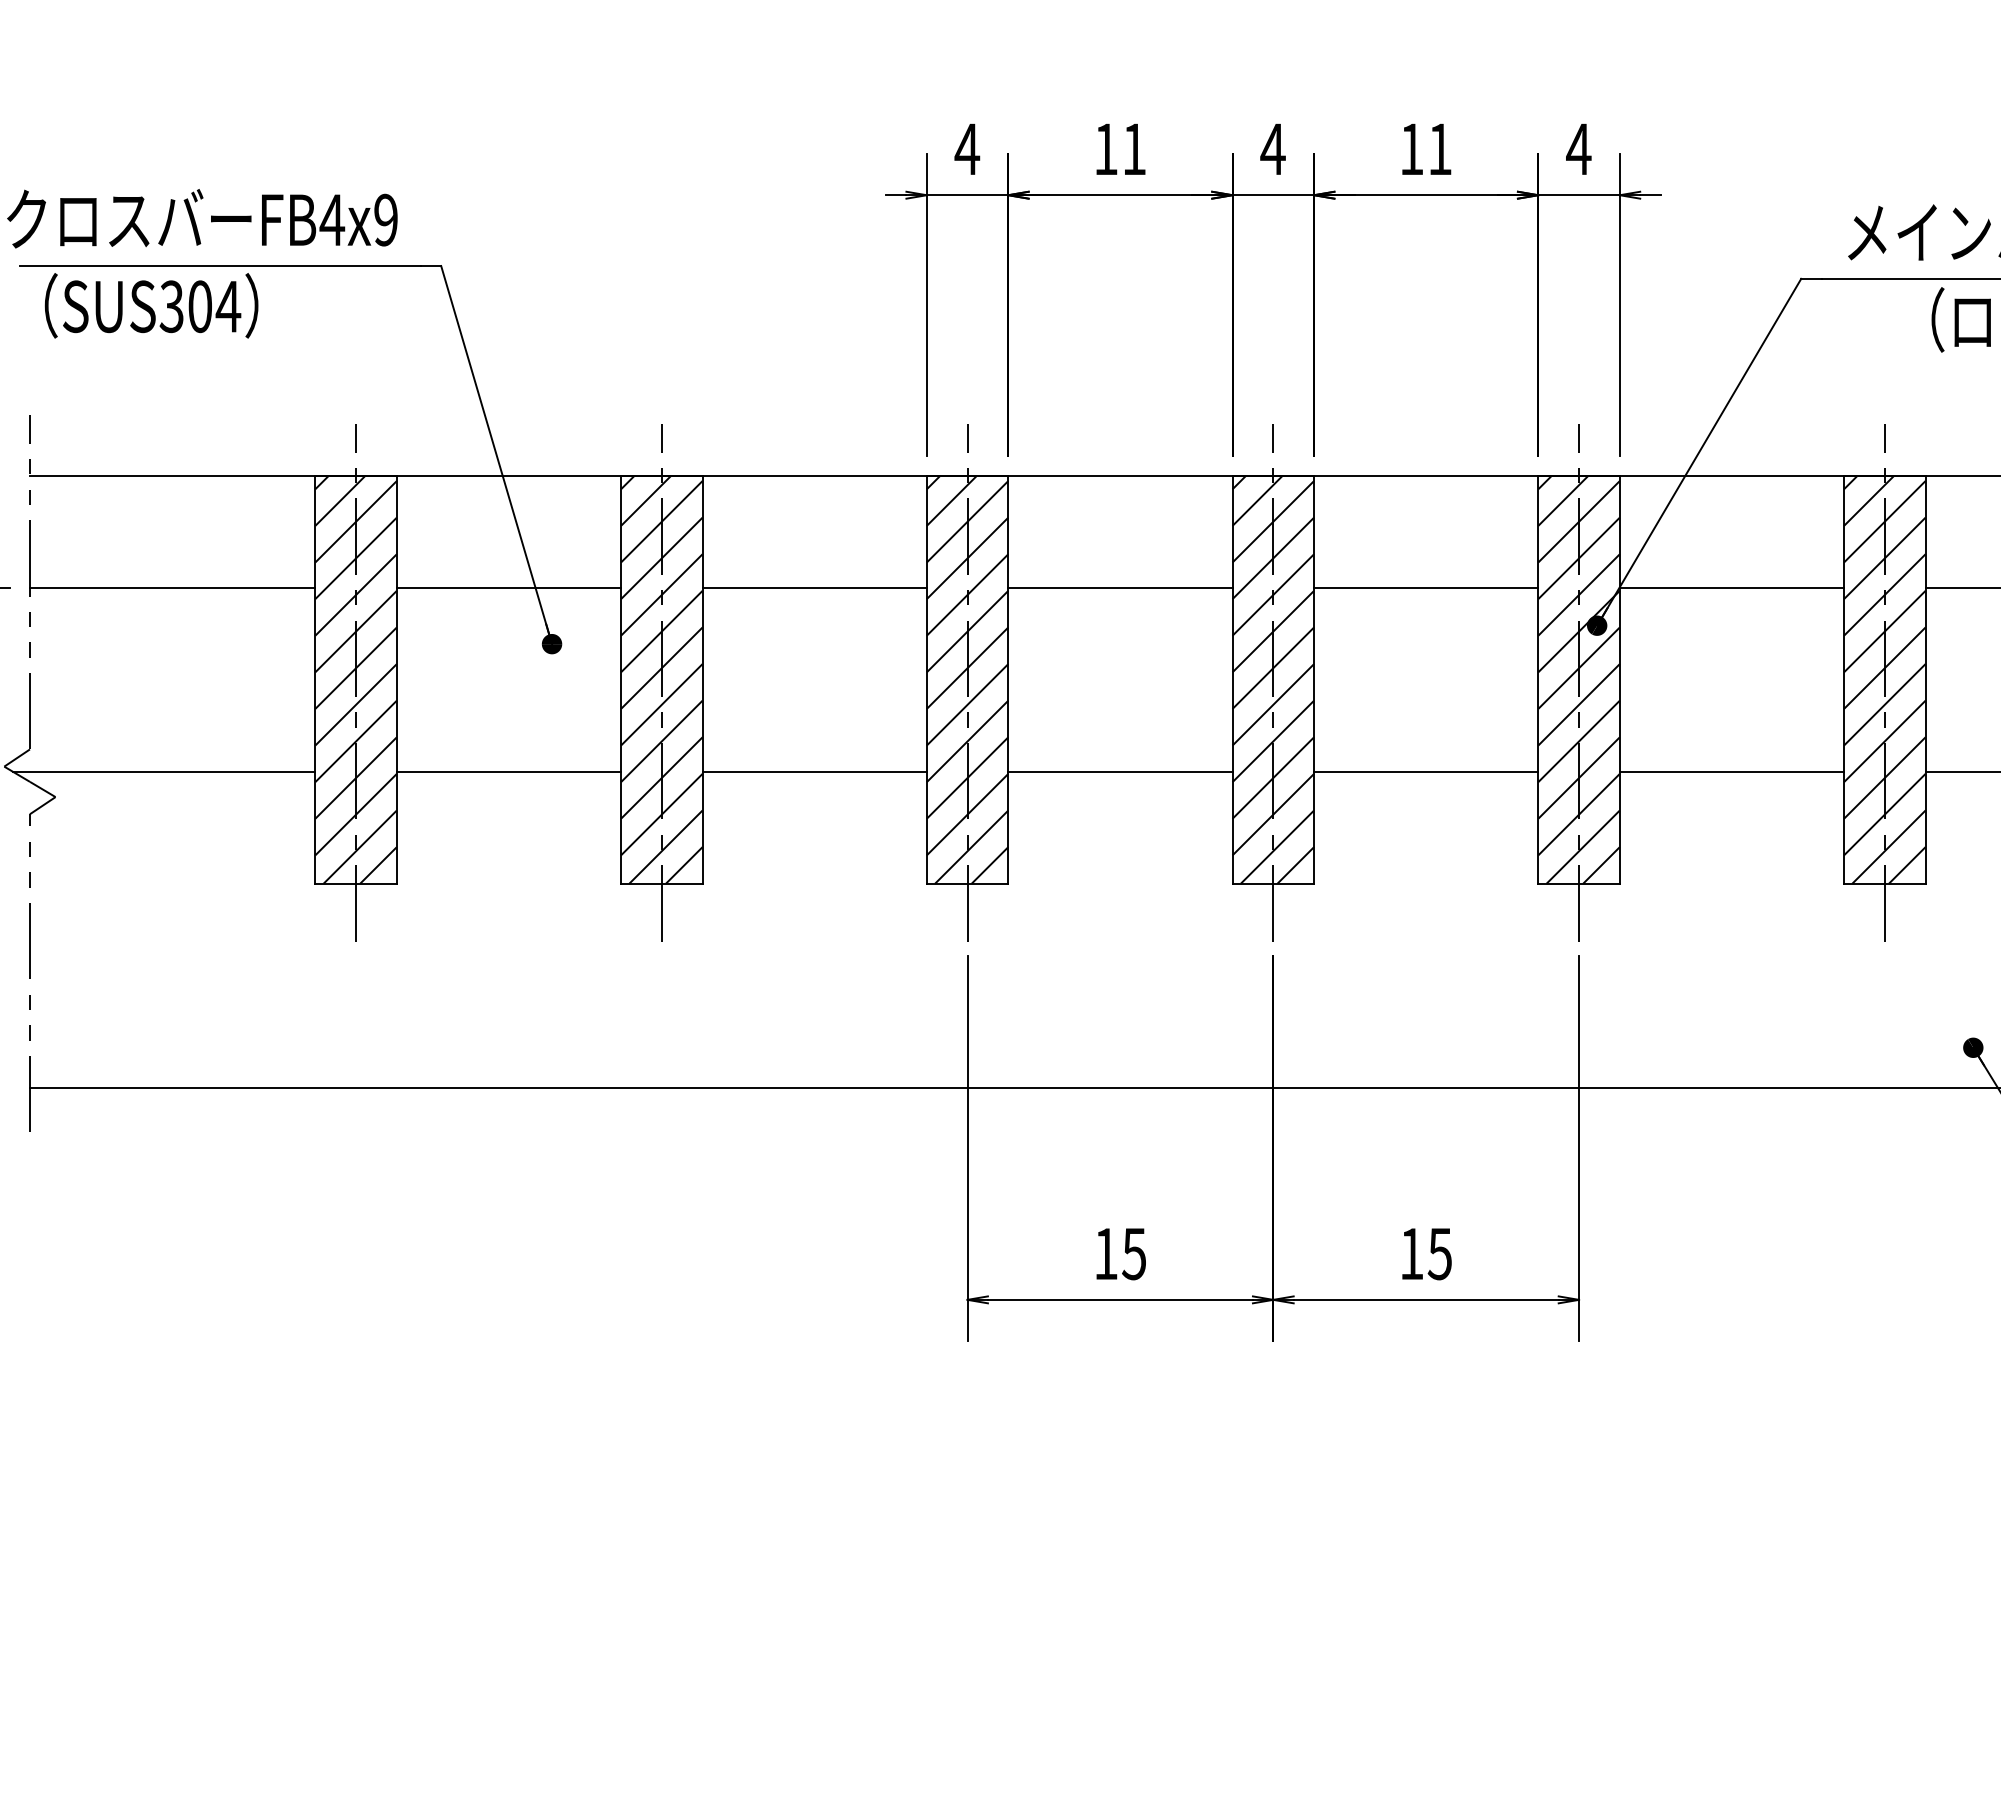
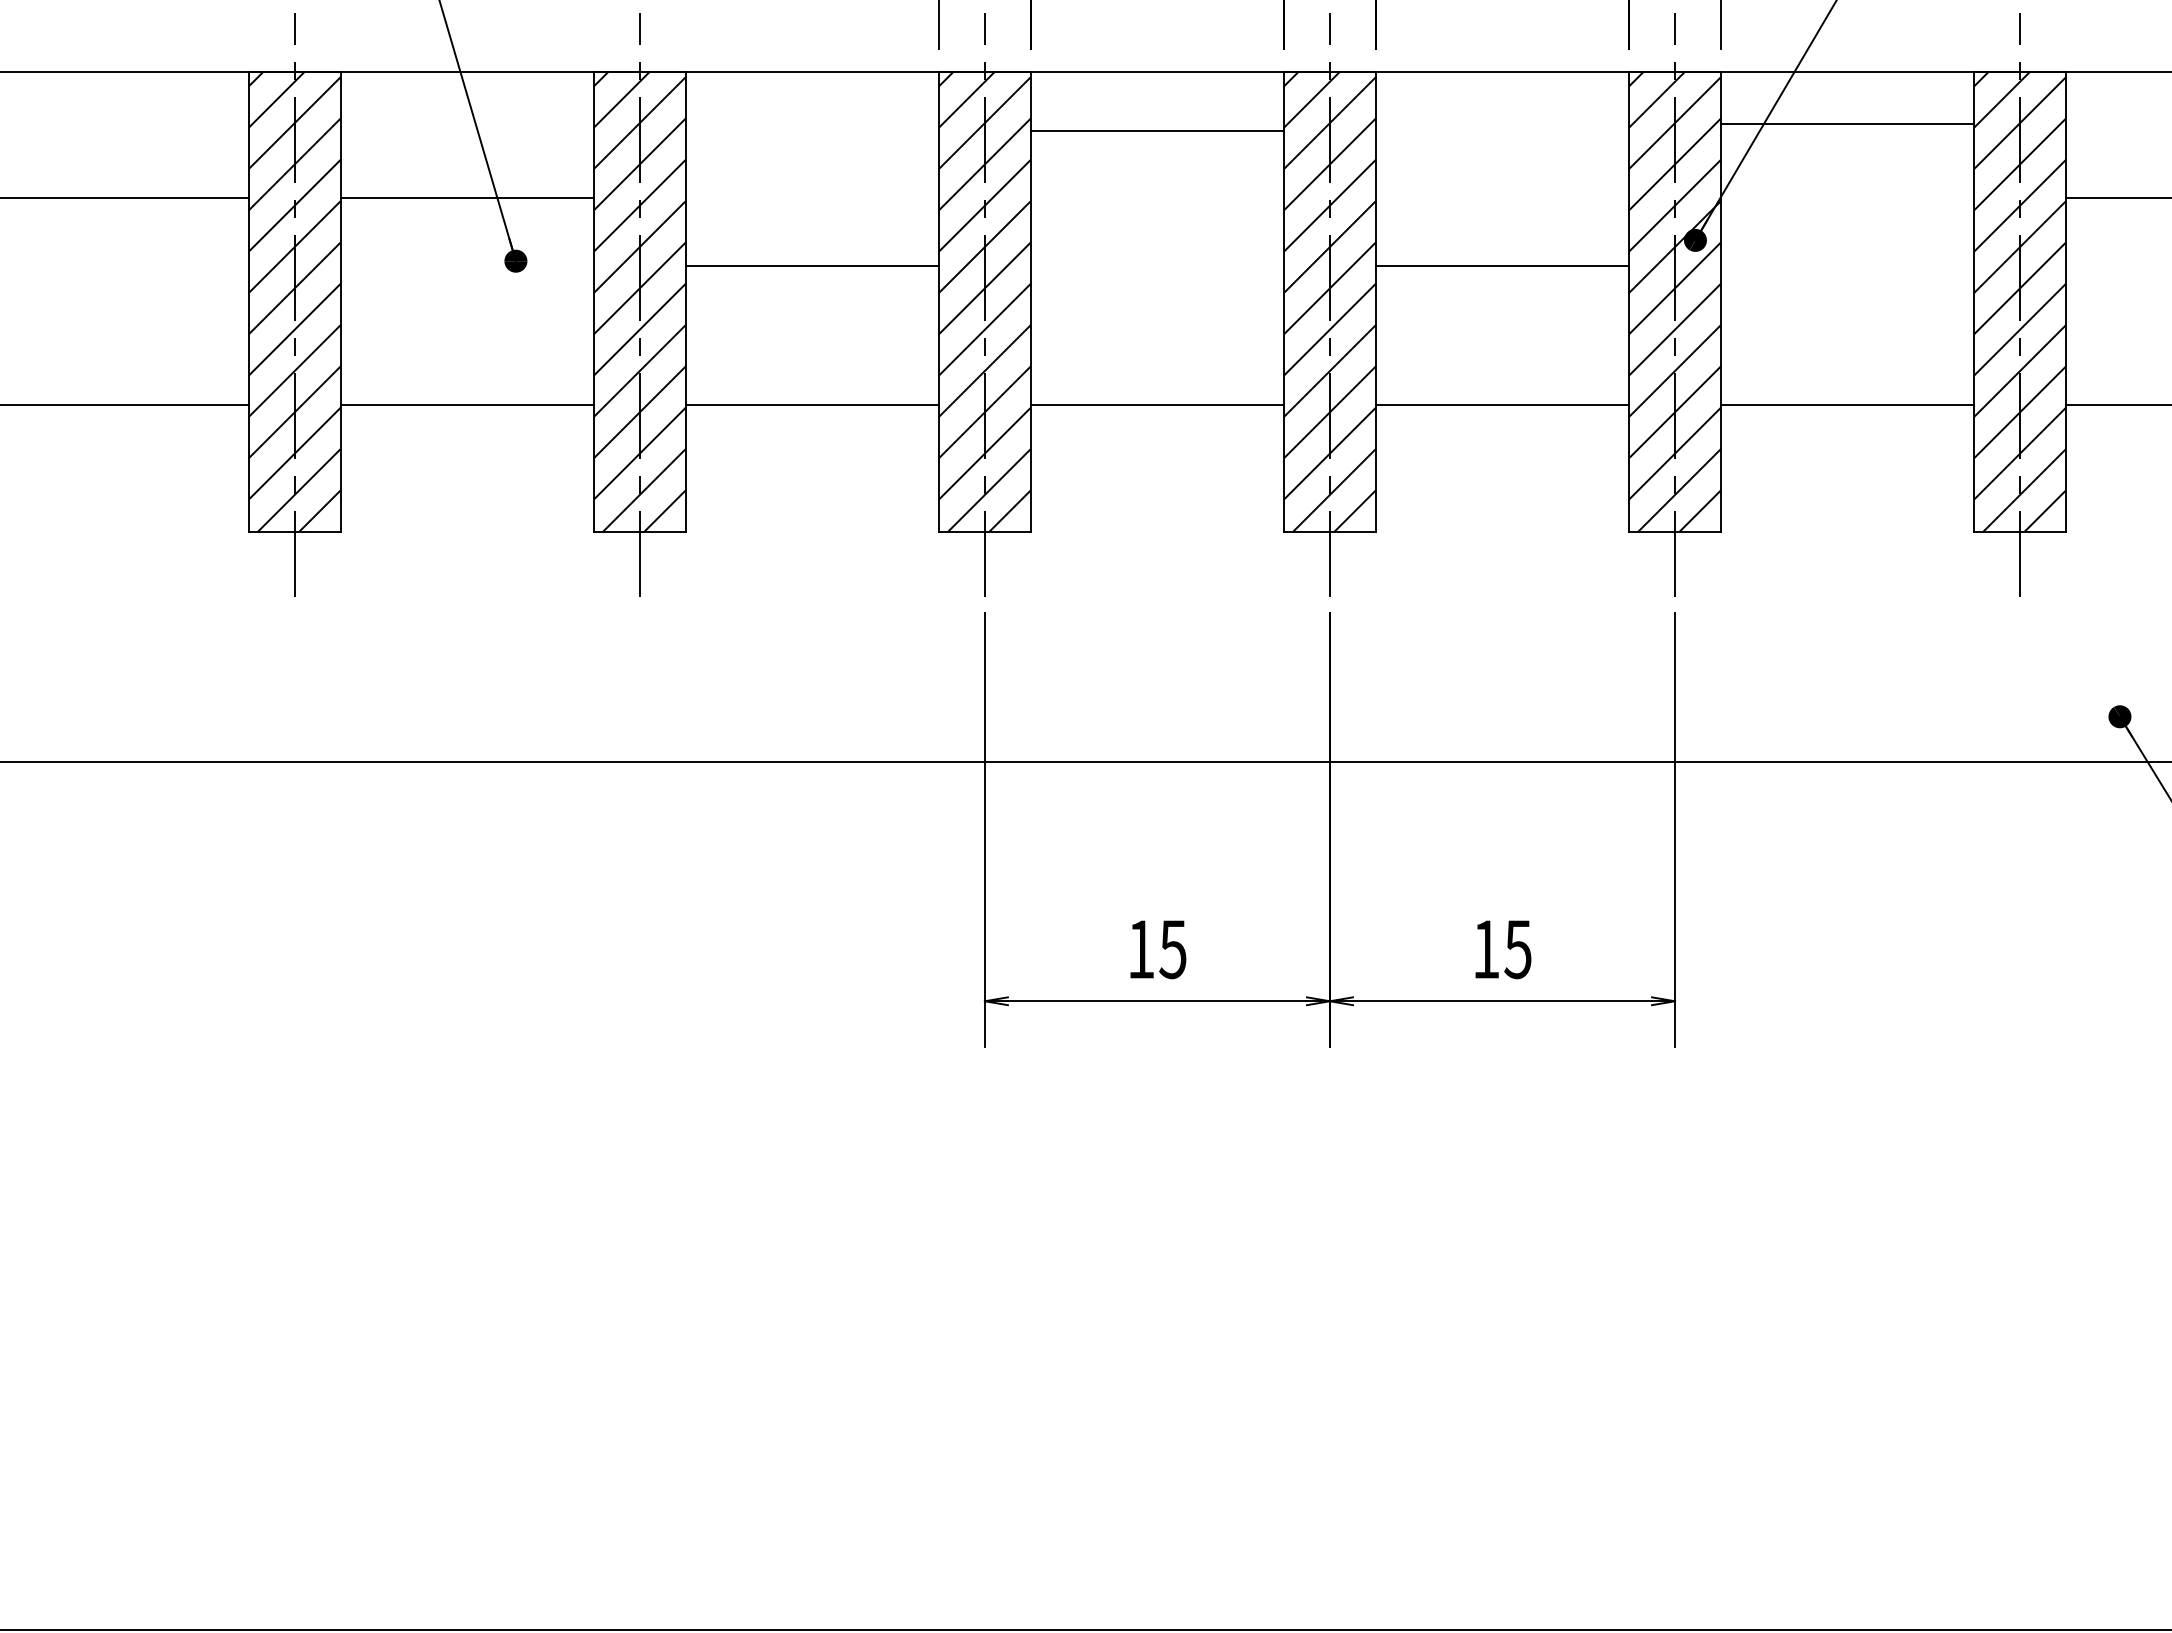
line: (814, 588) -> (812, 266), moved
line: (1120, 588) -> (1157, 131), moved
line: (1426, 588) -> (1502, 266), moved
line: (1731, 588) -> (1847, 123), moved

